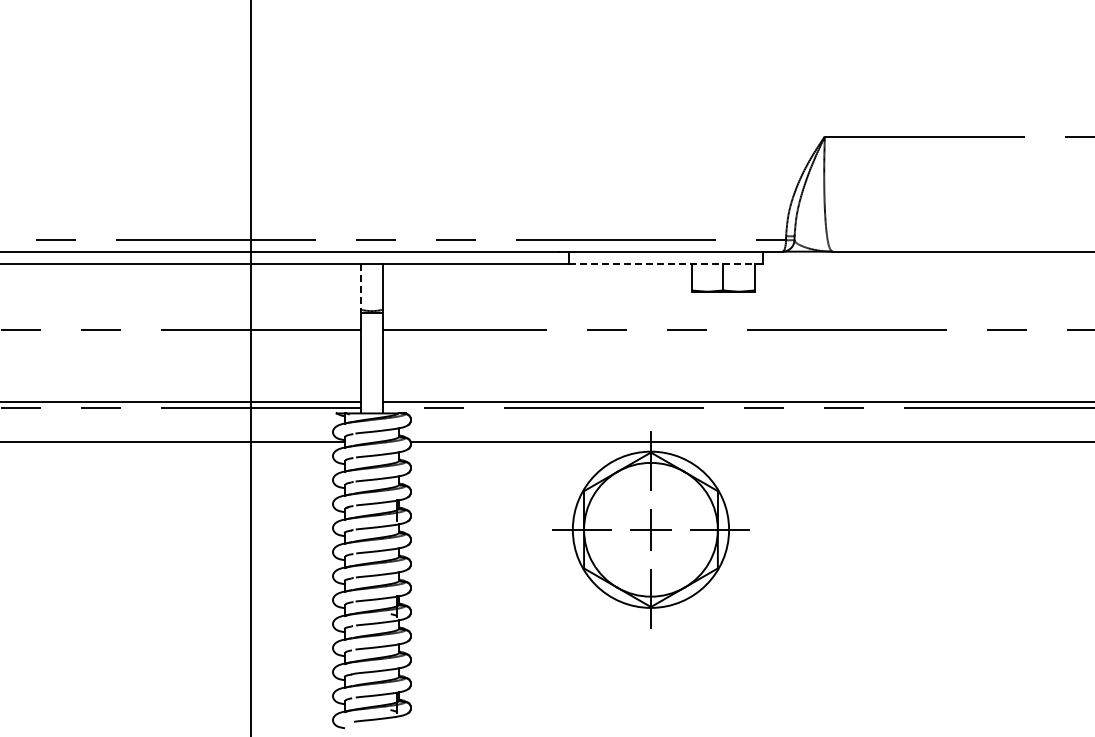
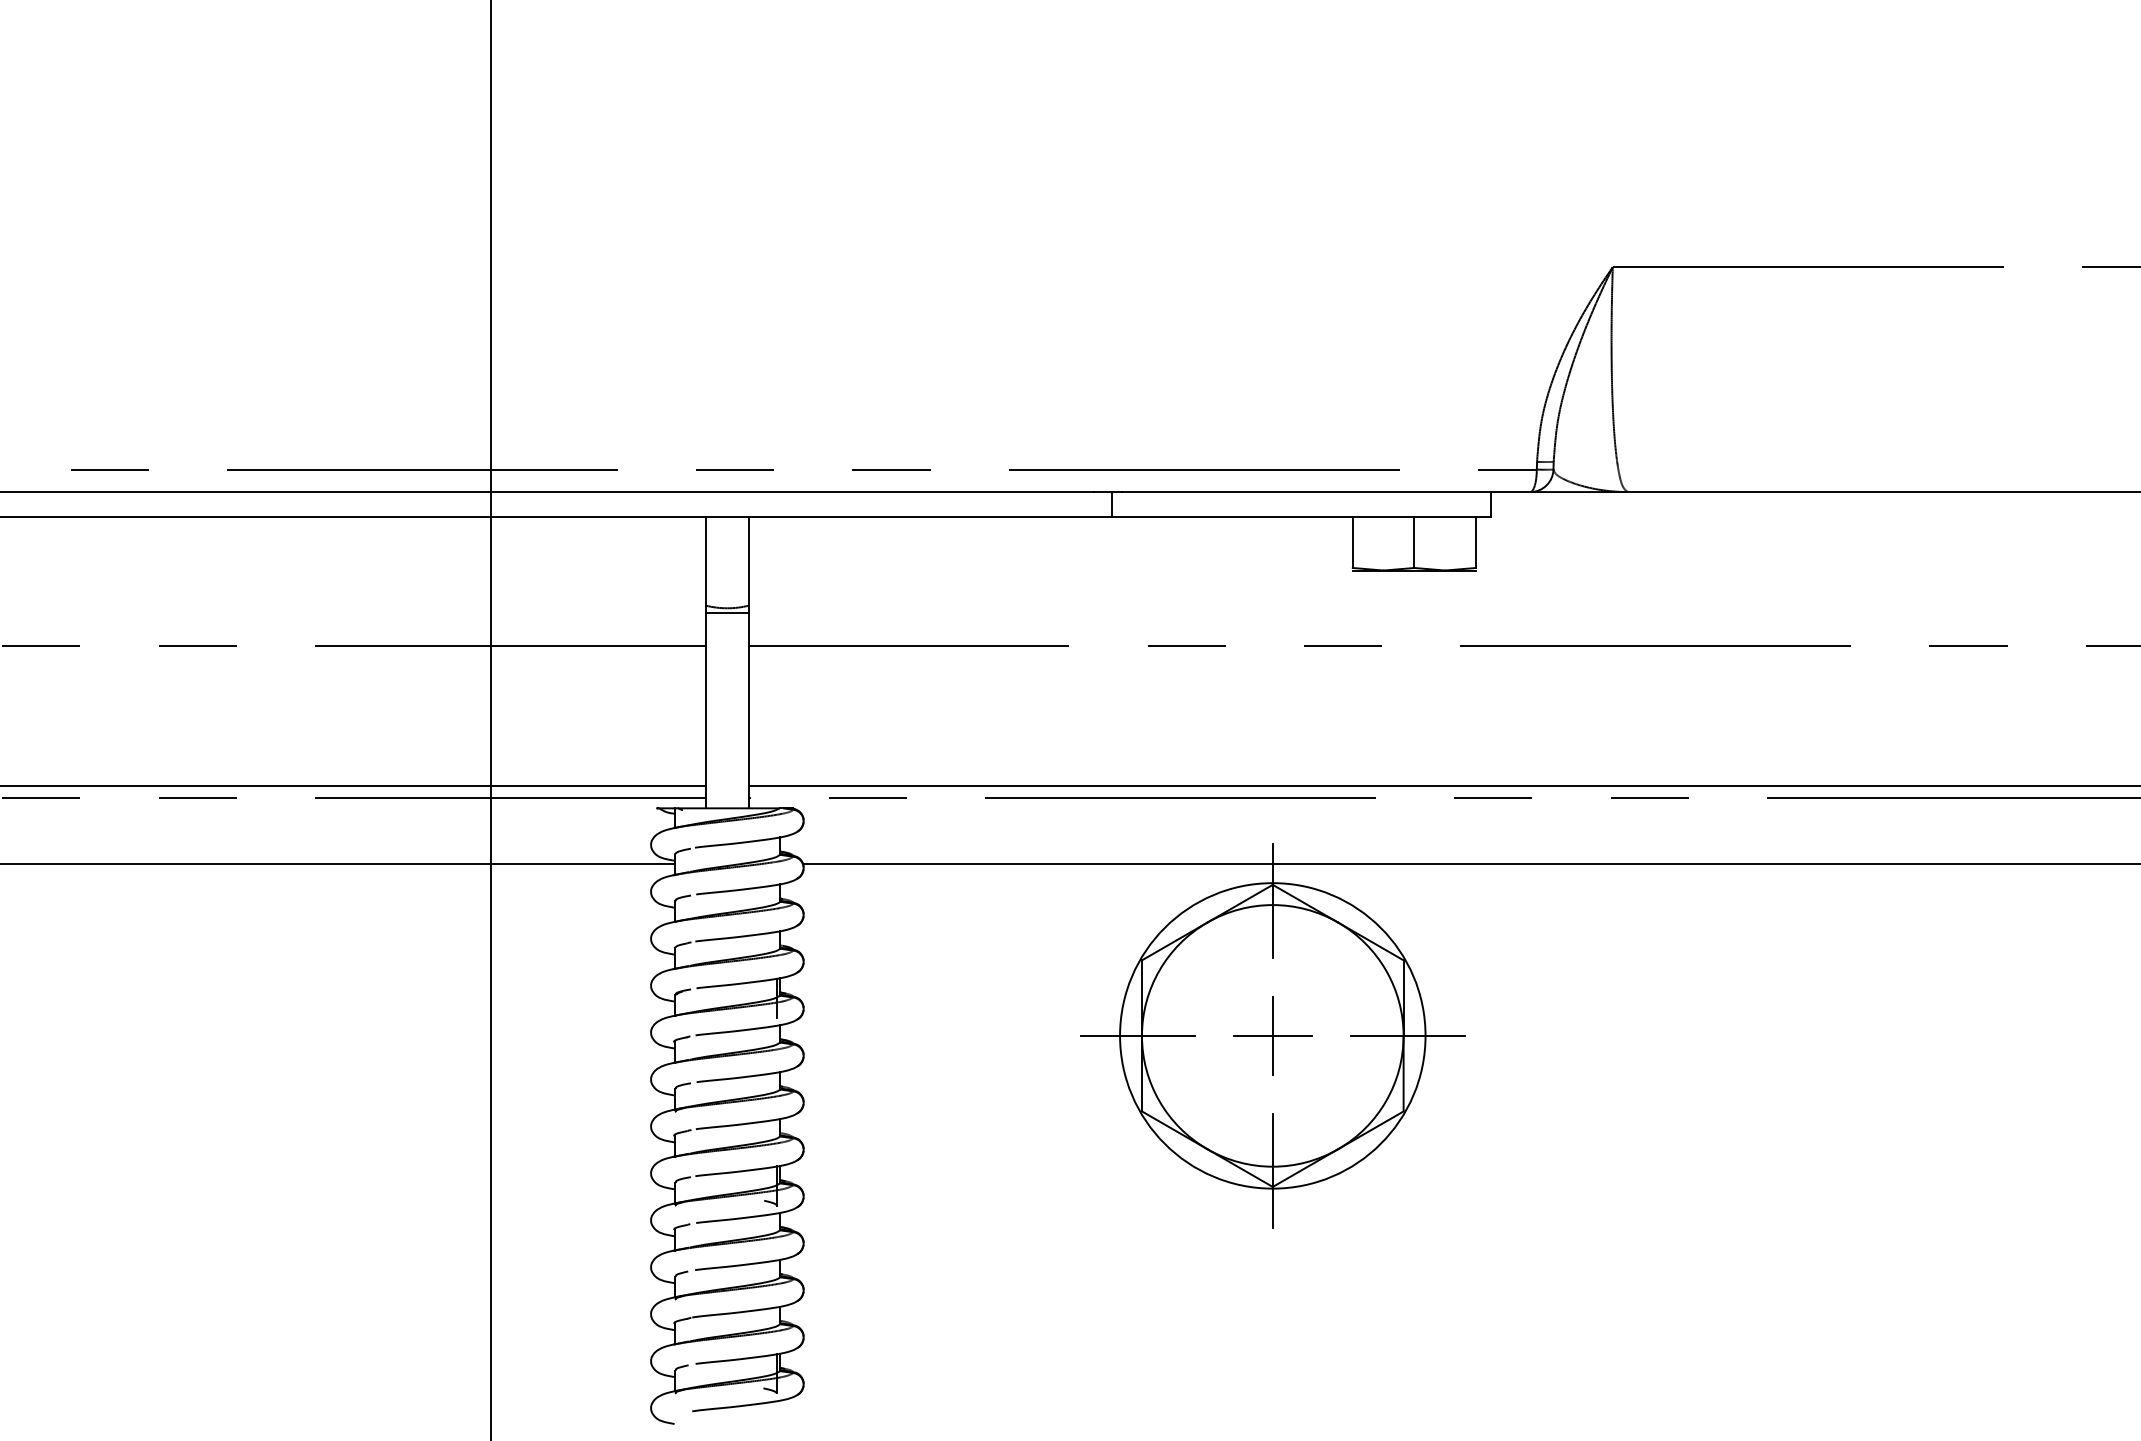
line: (665, 264) -> (1301, 517), dashed -> solid
line: (361, 287) -> (706, 562), dashed -> solid

